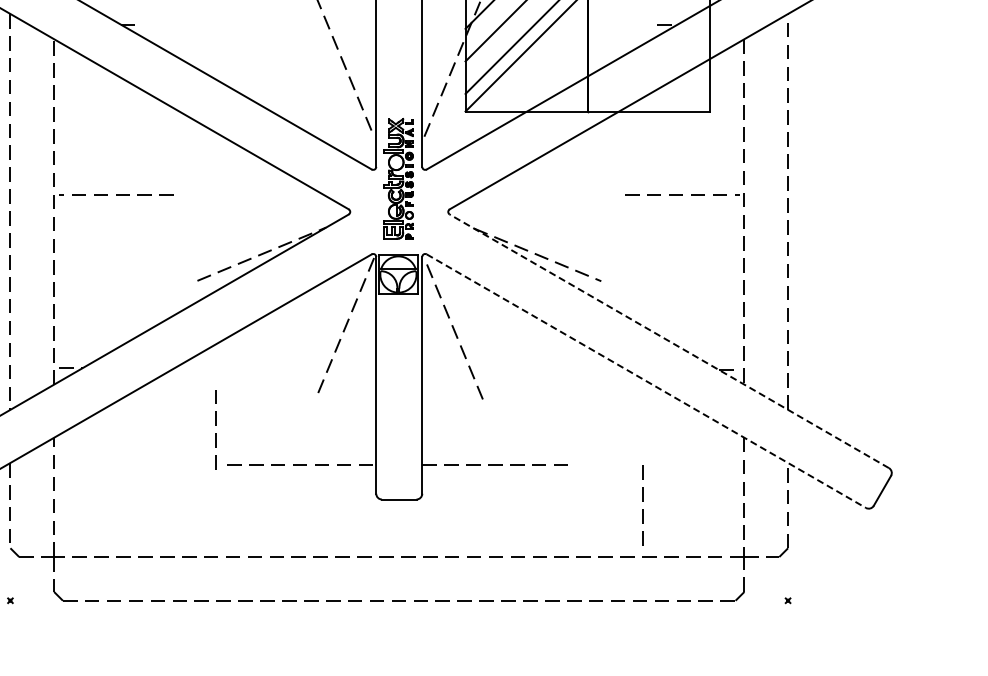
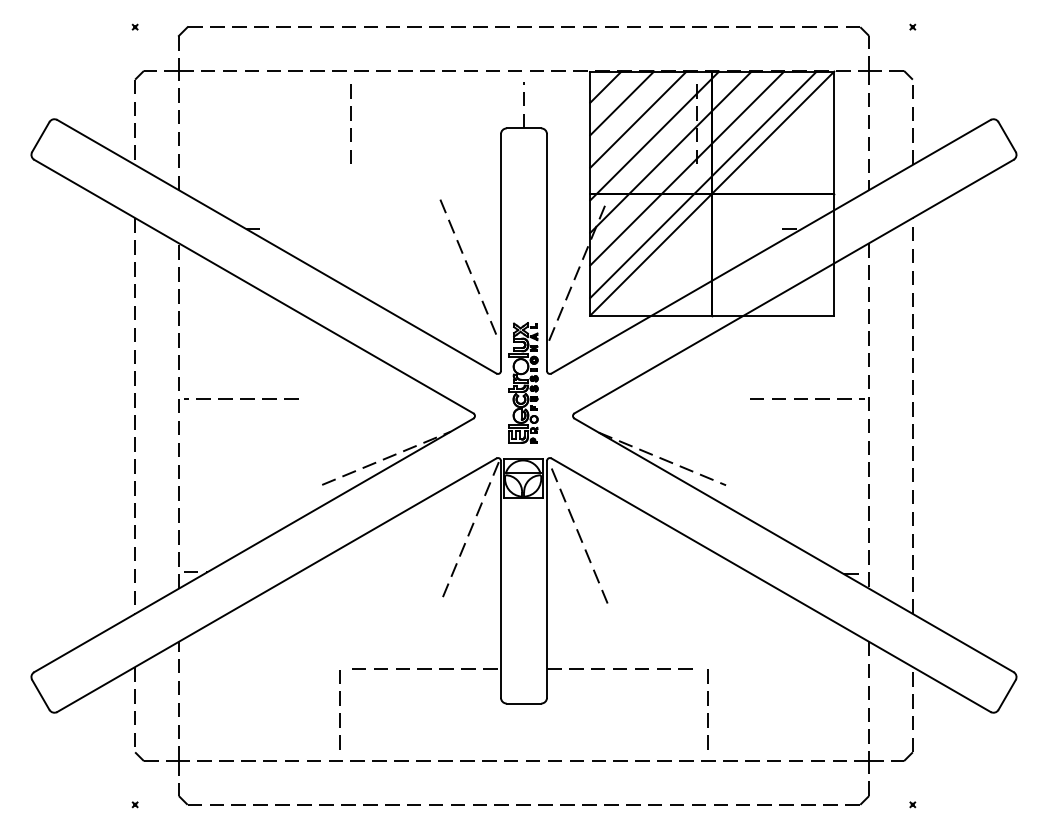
line: (669, 341) -> (794, 545), dashed -> solid
line: (646, 381) -> (771, 585), dashed -> solid
line: (214, 425) -> (339, 705), moved
line: (642, 501) -> (707, 705), moved

